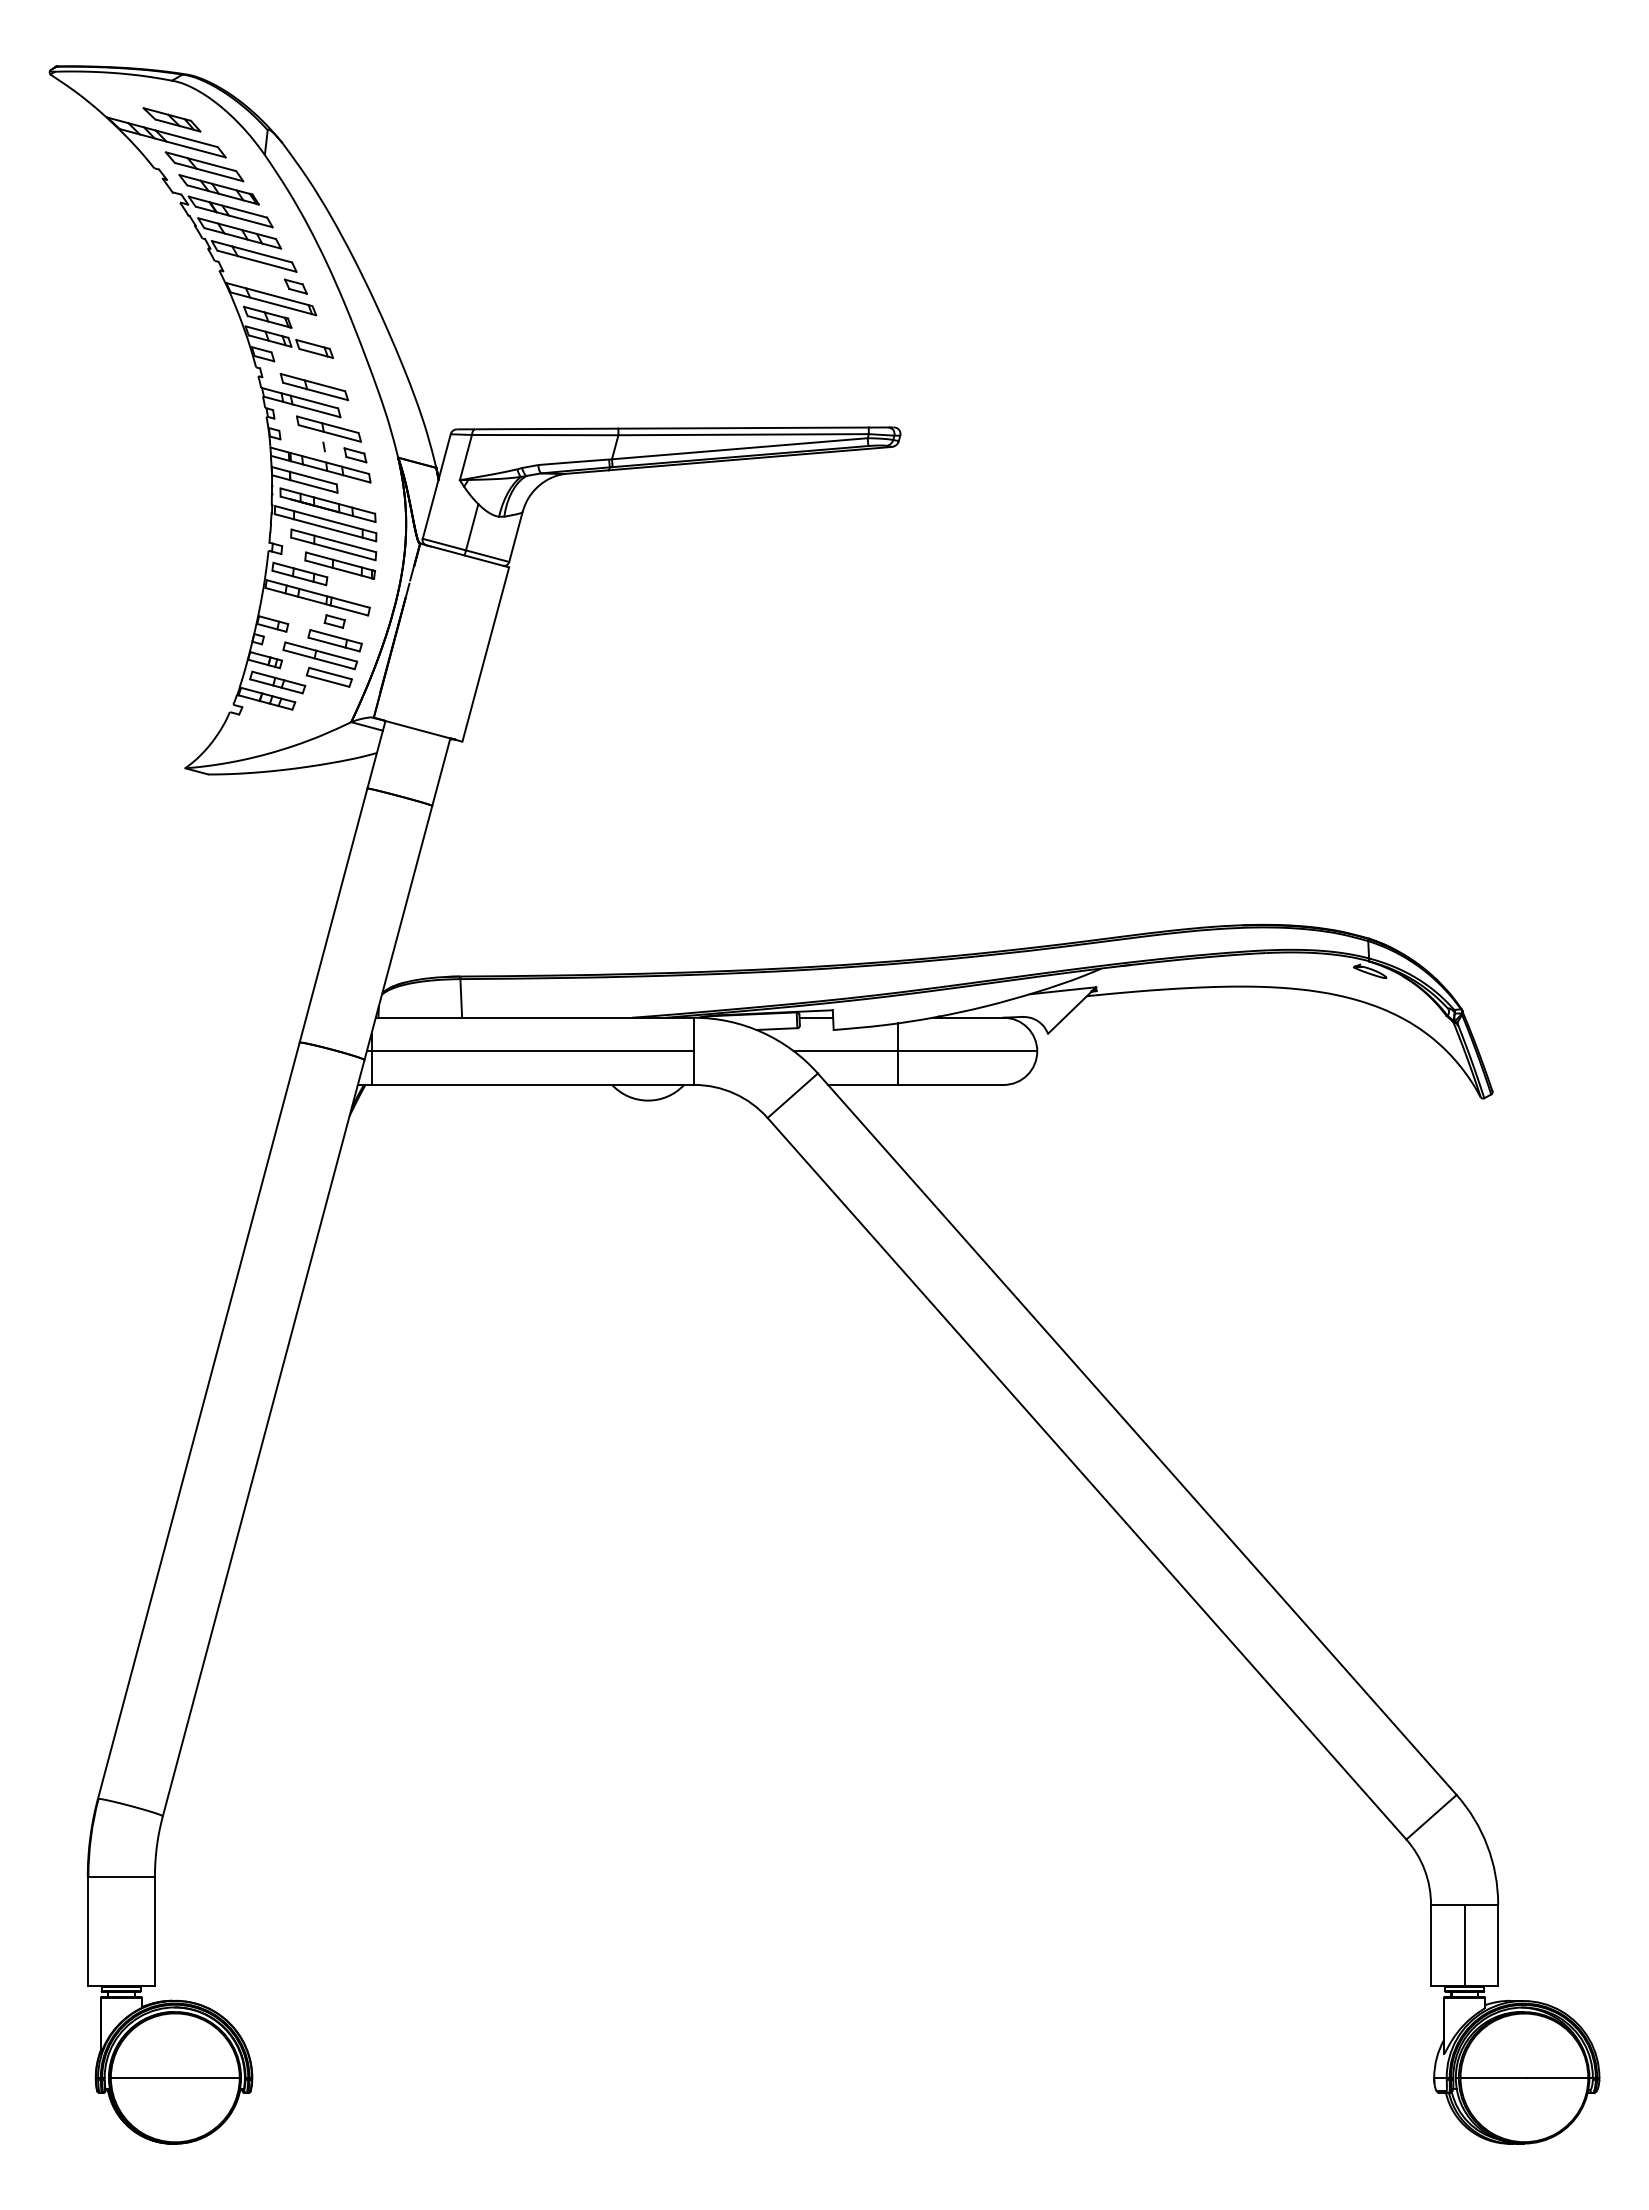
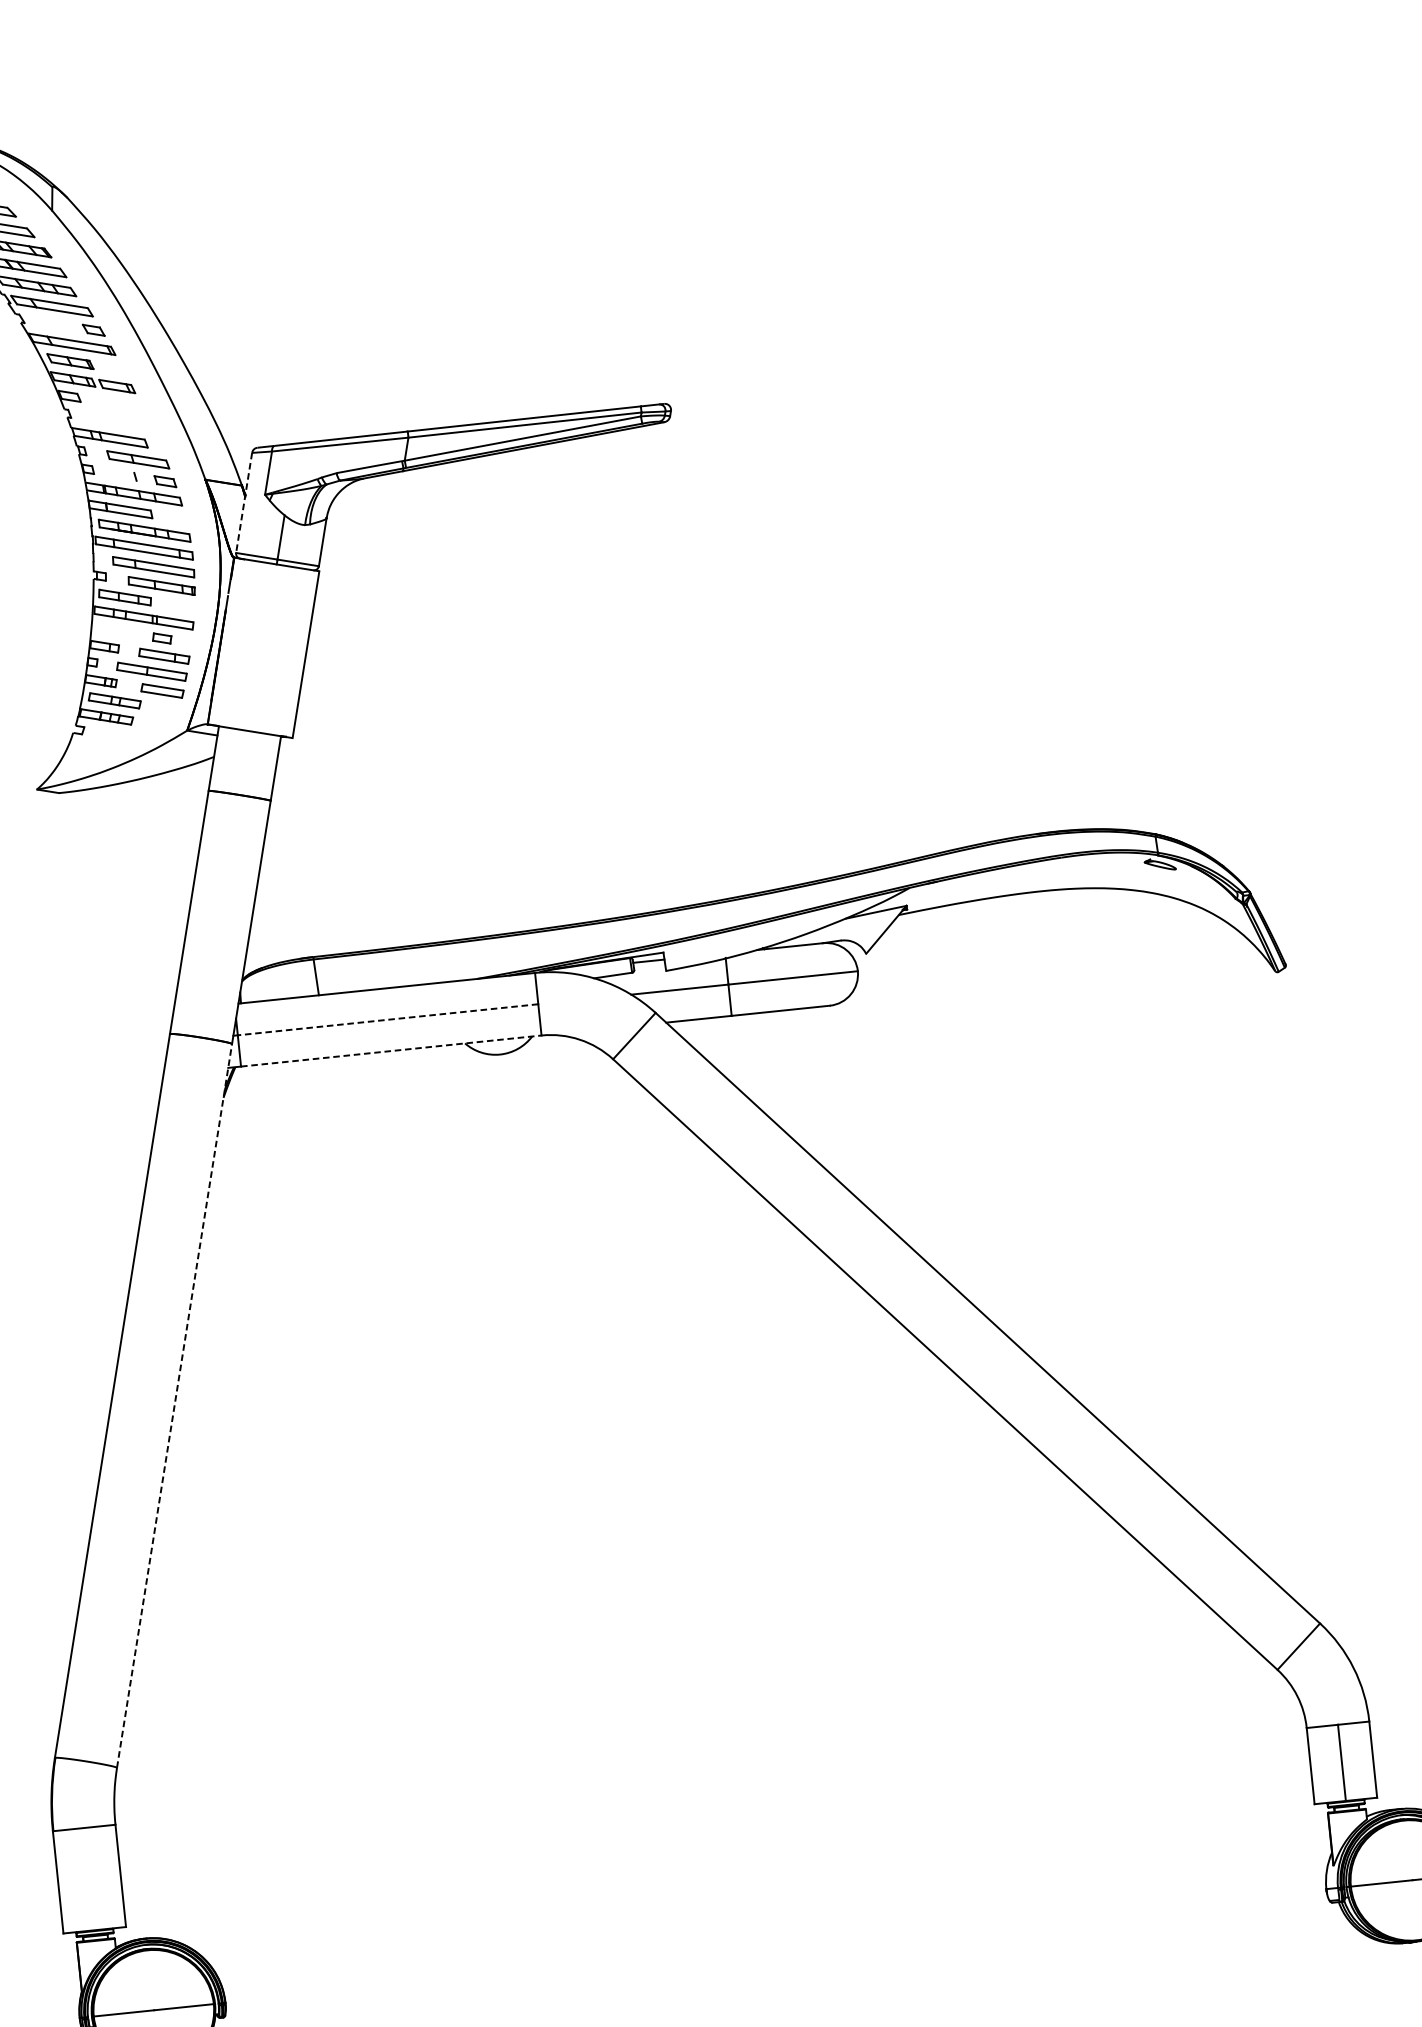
part: (314, 387) -> (120, 422), removed
line: (436, 486) -> (243, 502), solid -> dashed
line: (532, 1051) -> (387, 1019), solid -> dashed
line: (533, 1084) -> (391, 1050), solid -> dashed
line: (263, 1437) -> (174, 1405), solid -> dashed

